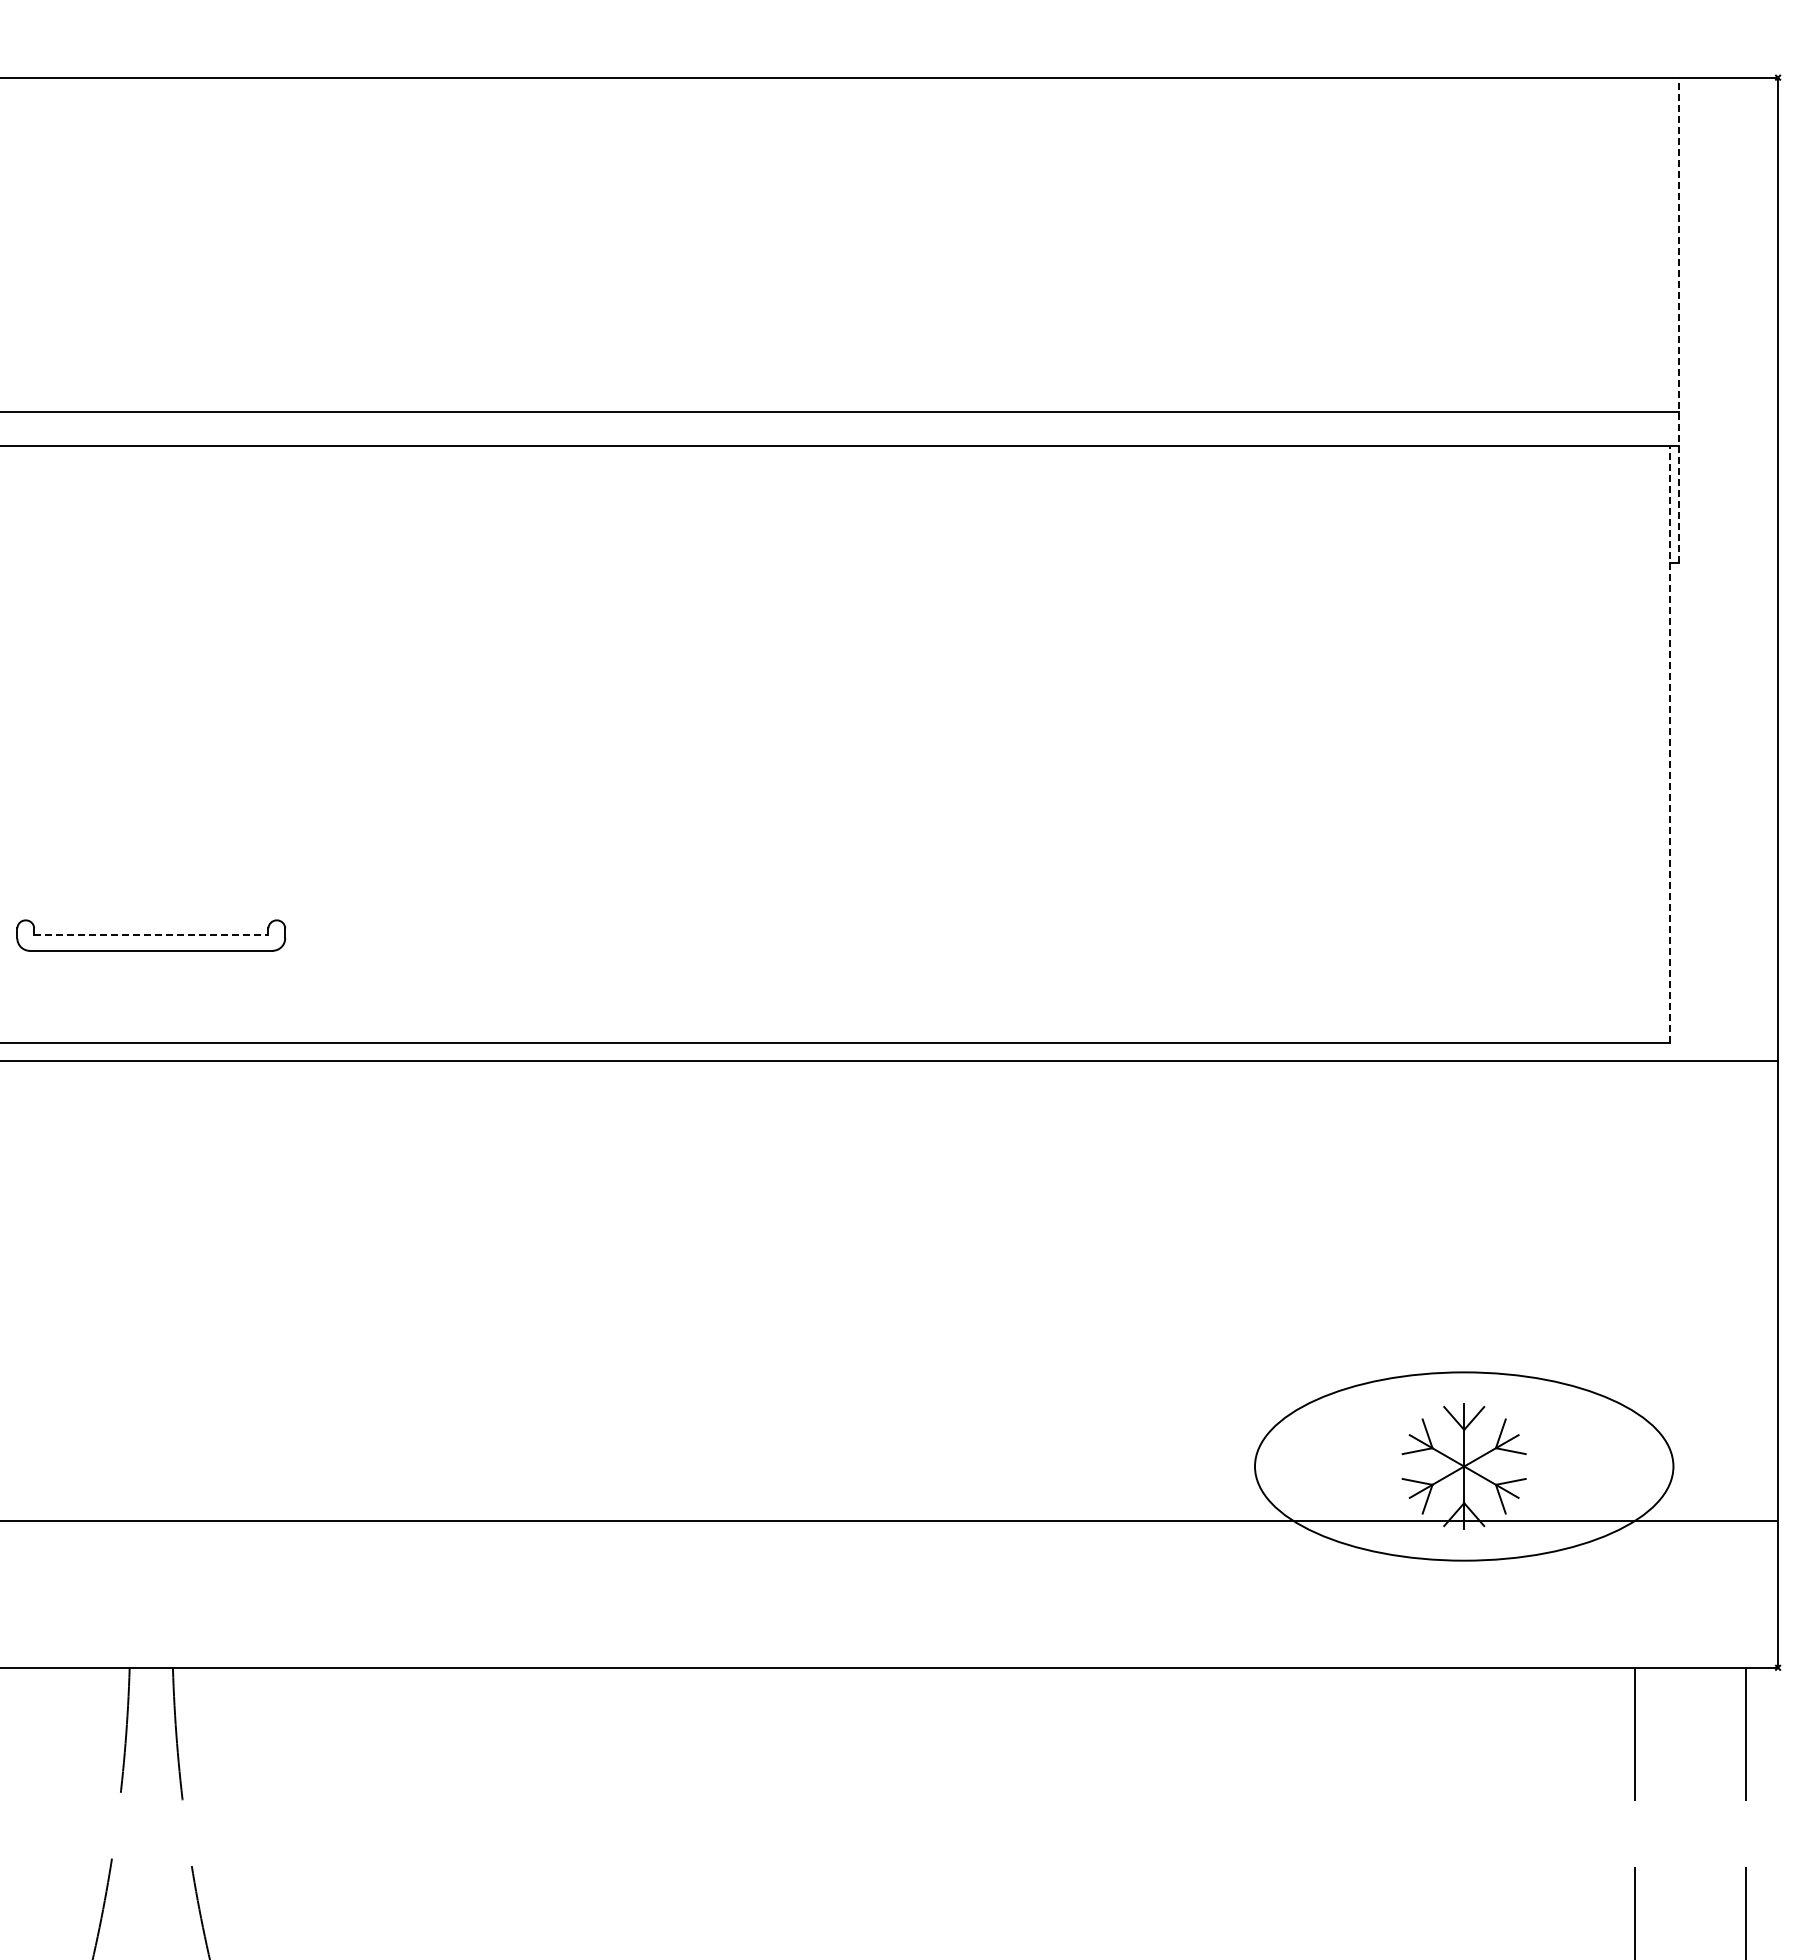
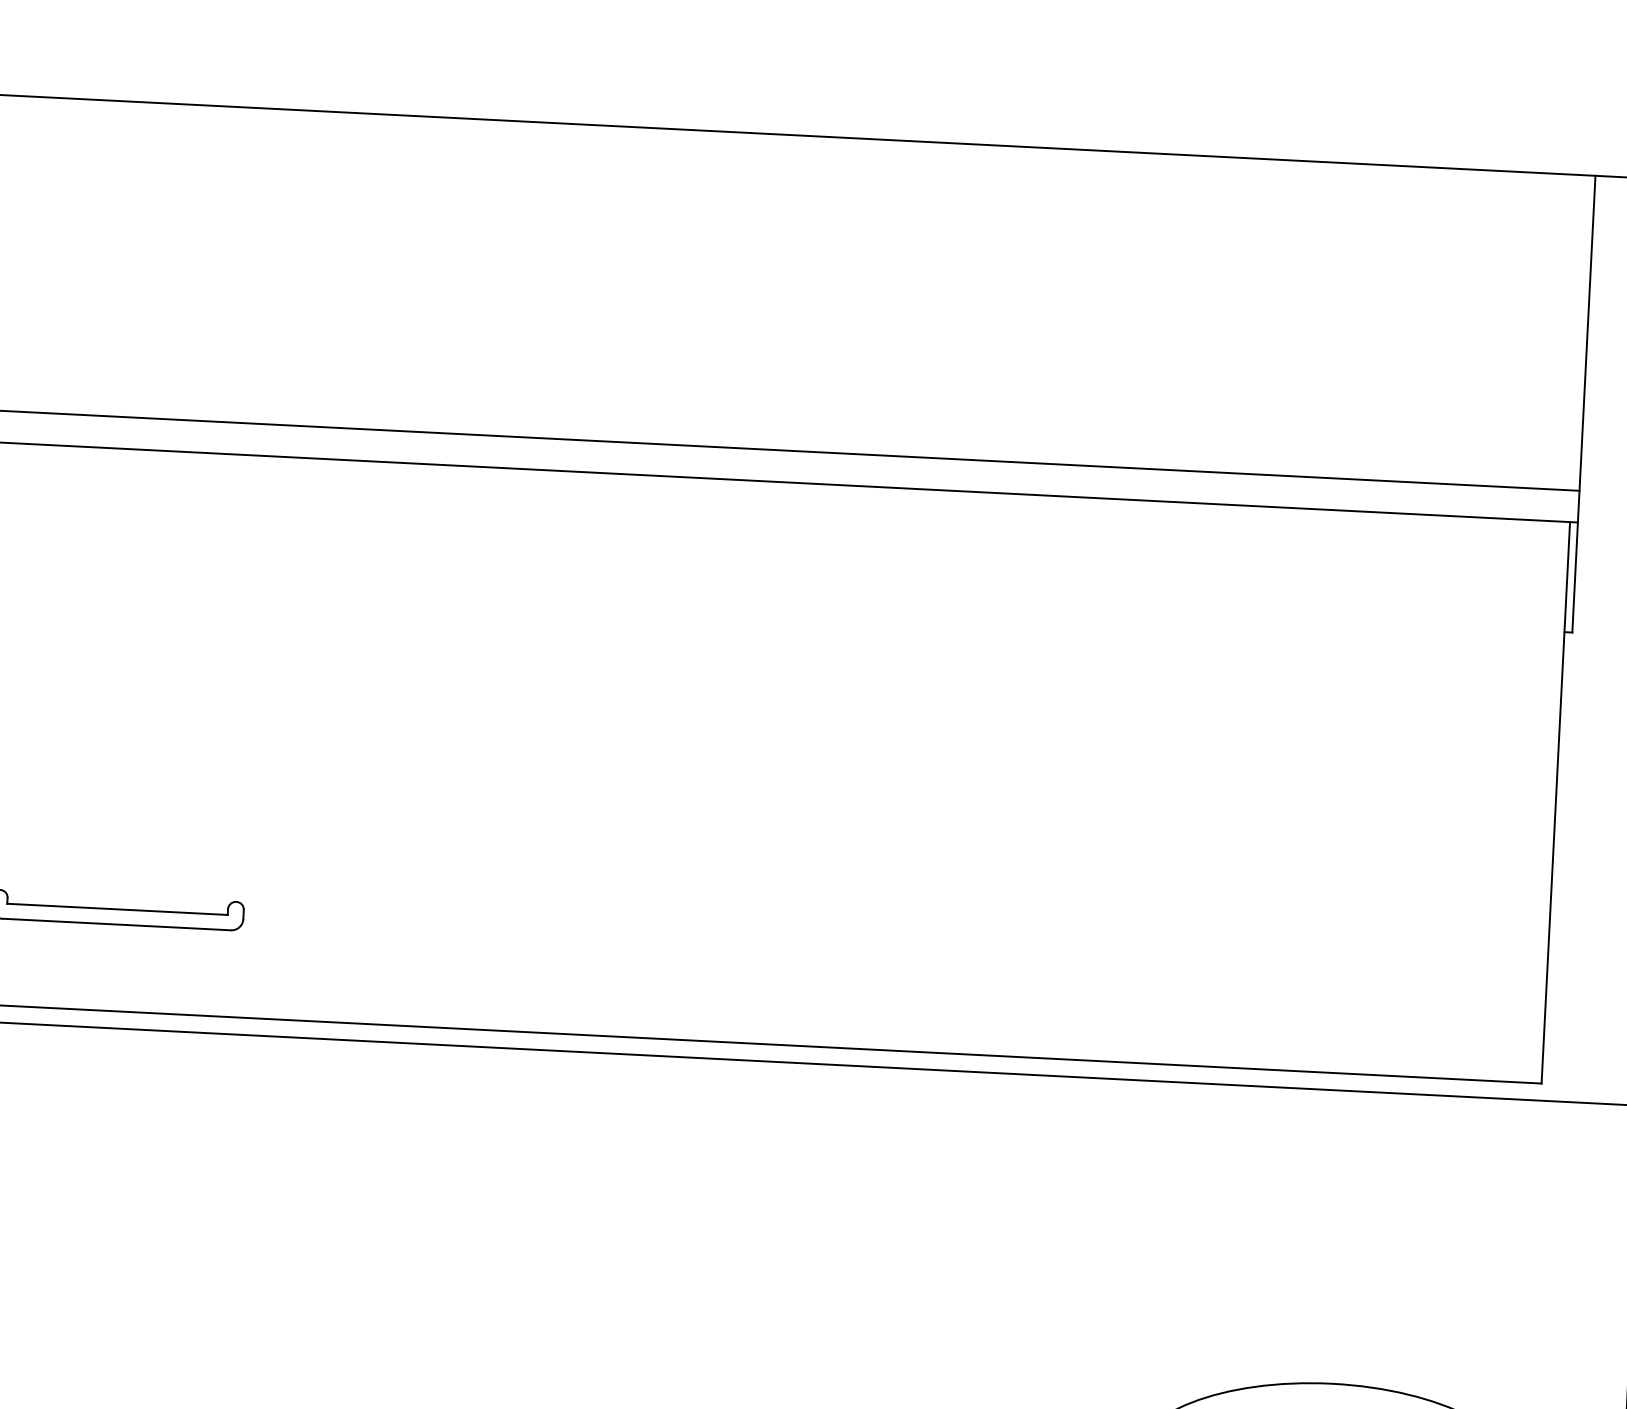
line: (1678, 320) -> (1583, 404), dashed -> solid
line: (1670, 744) -> (1555, 802), dashed -> solid
line: (151, 934) -> (117, 909), dashed -> solid

